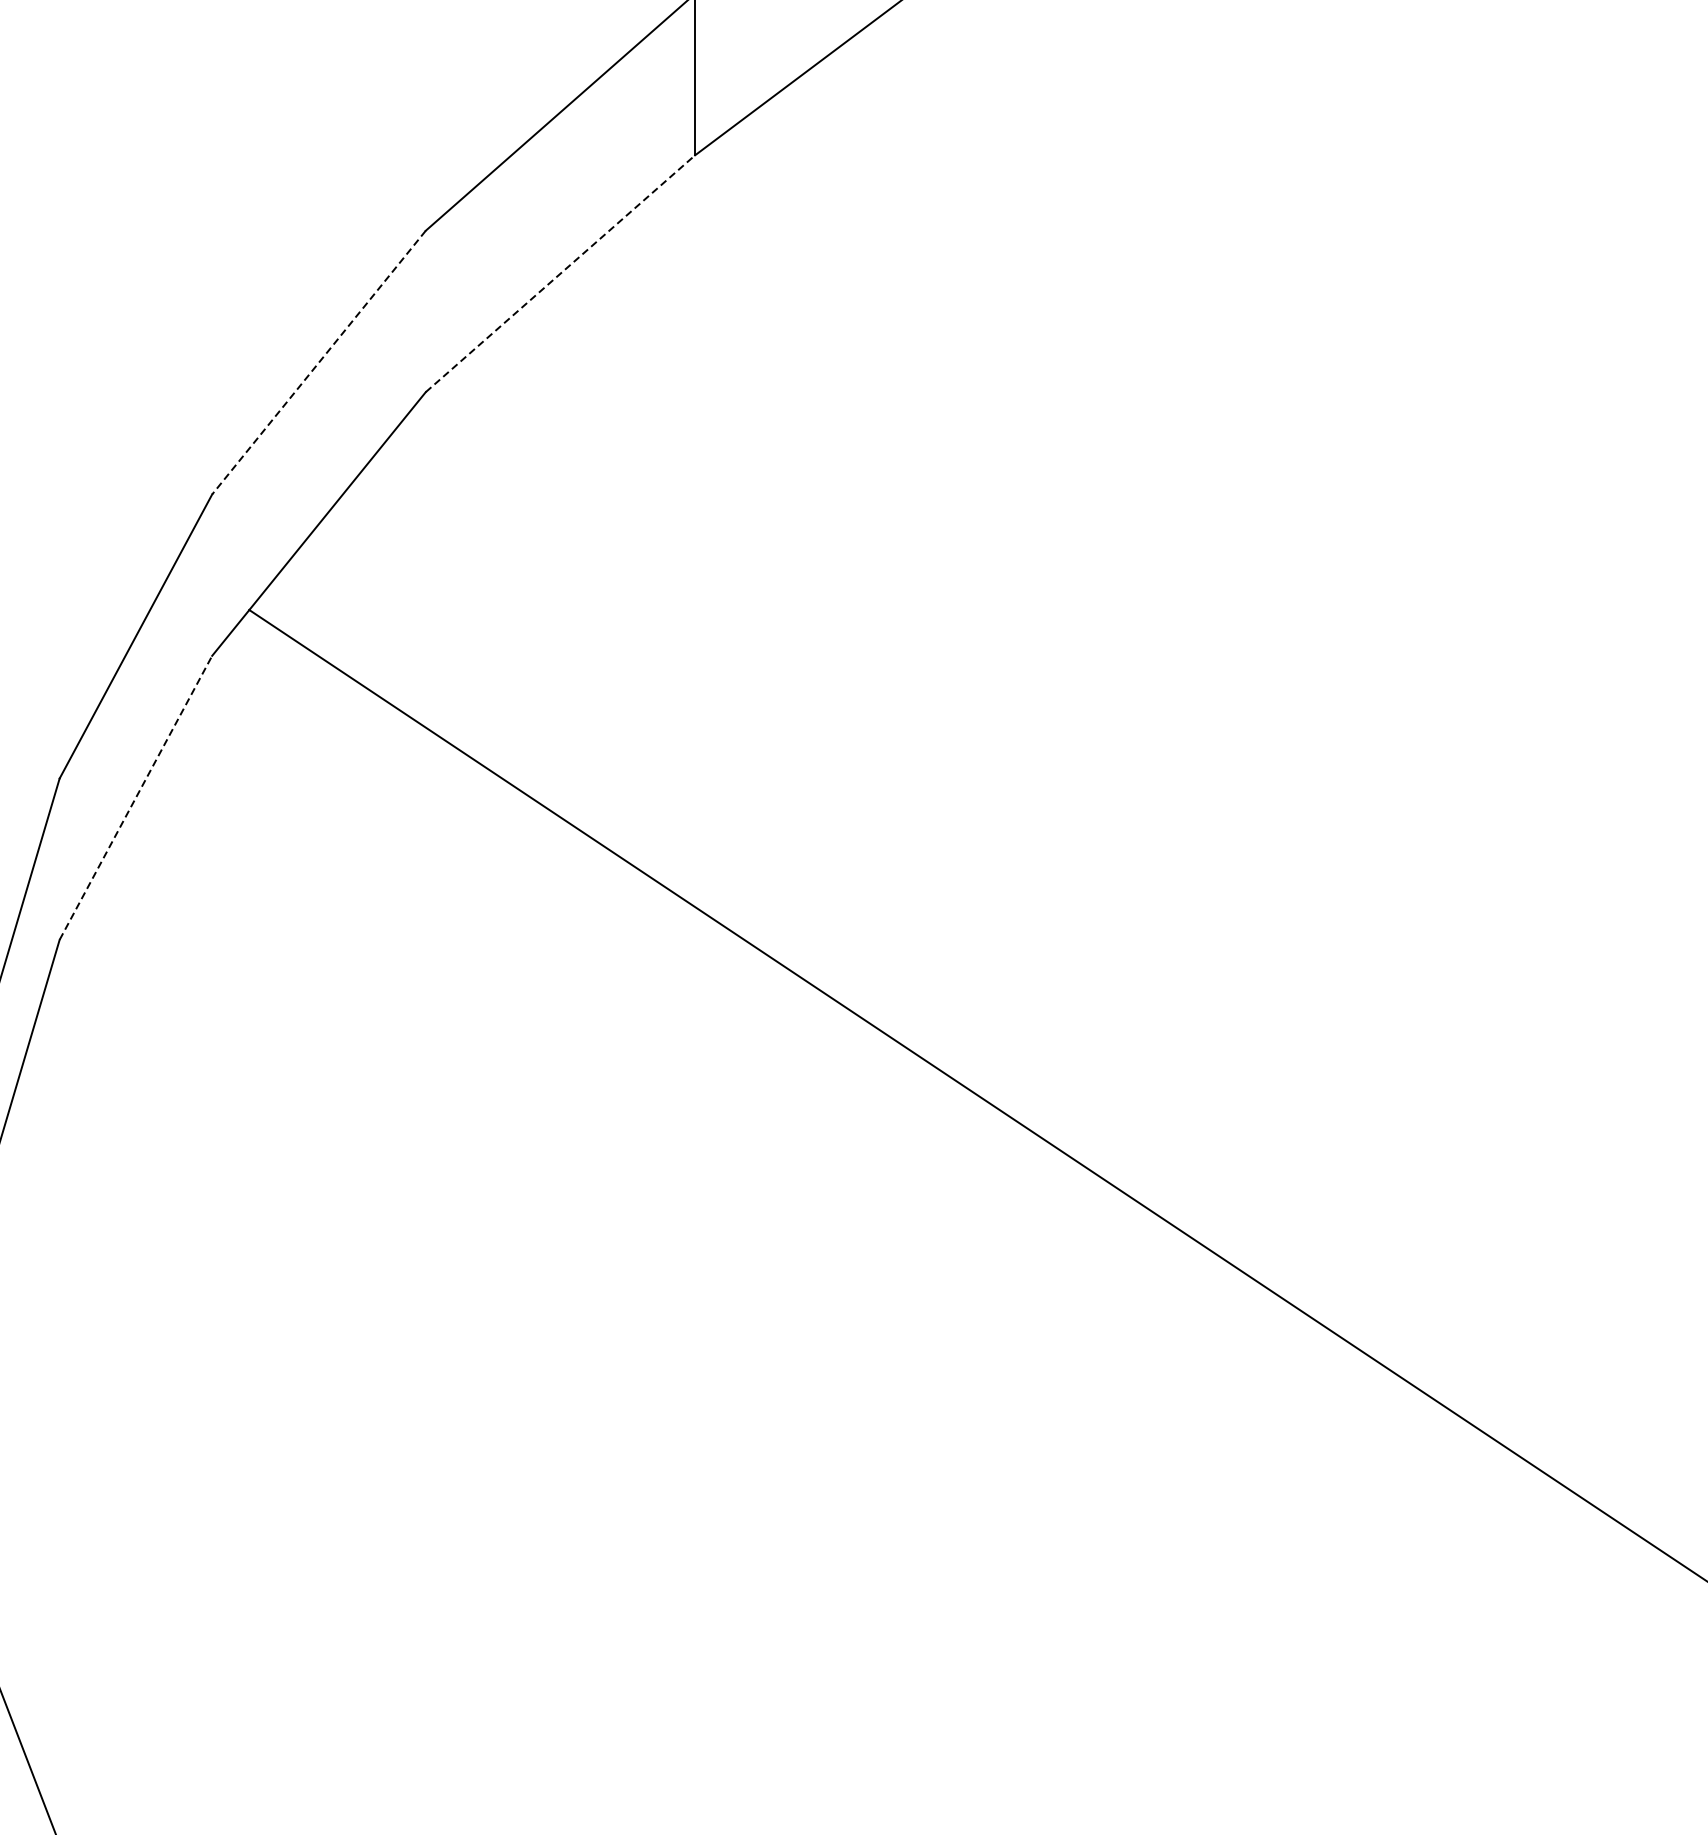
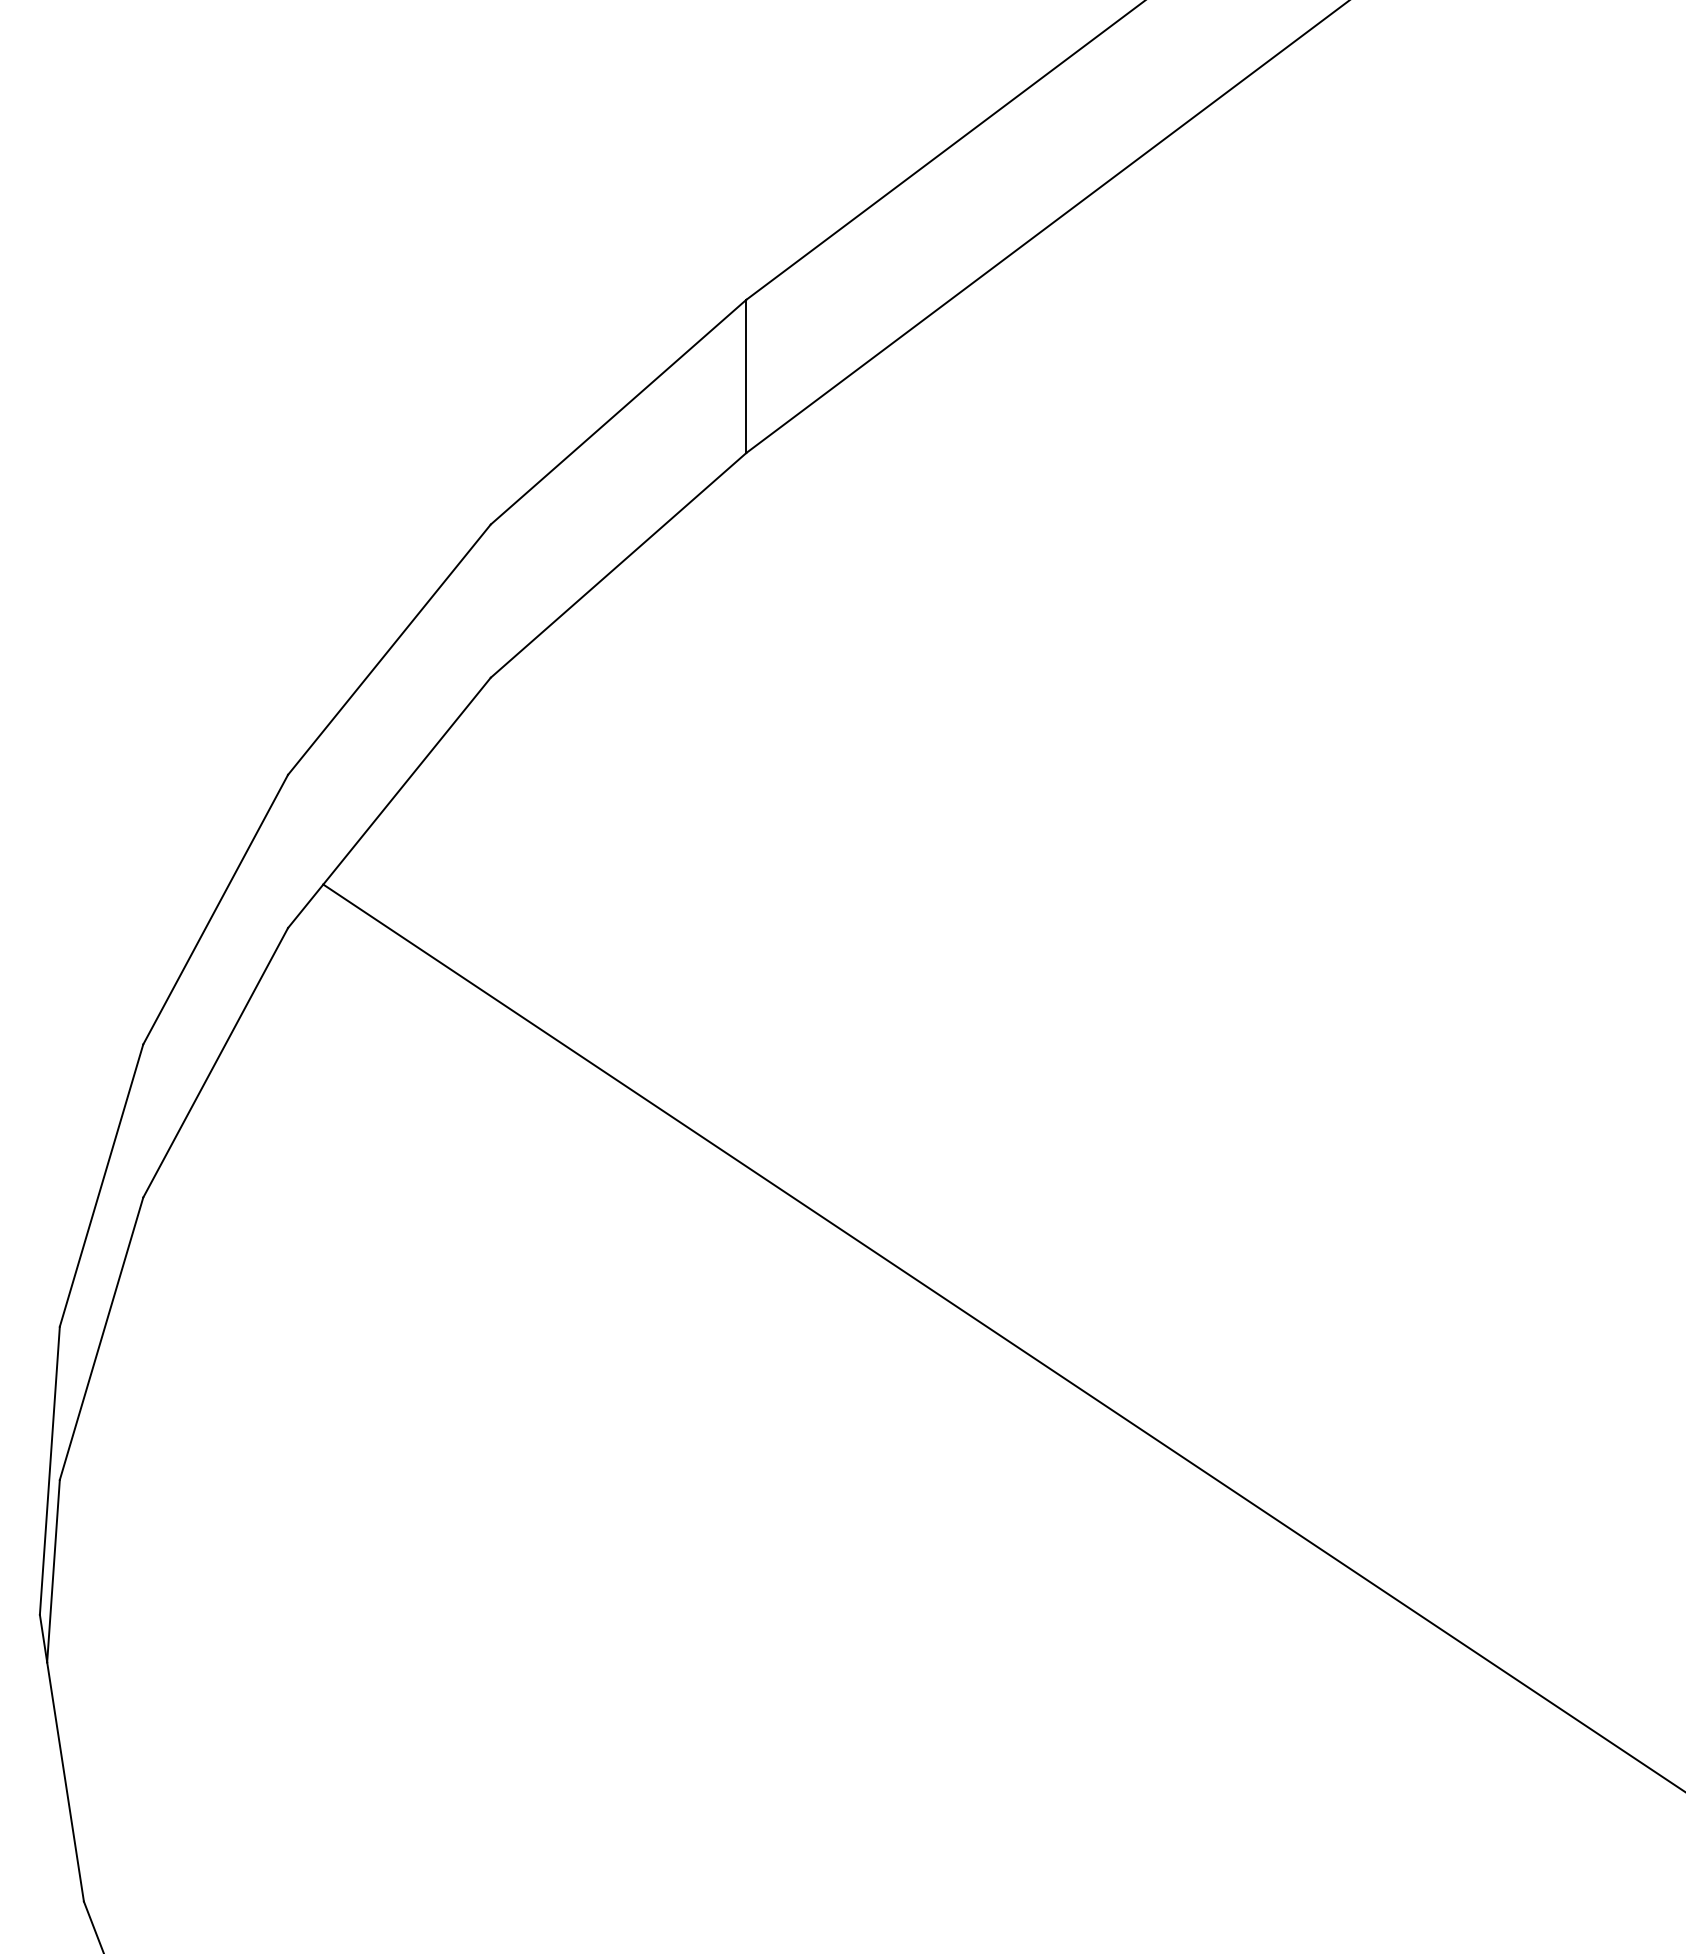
line: (560, 273) -> (618, 565), dashed -> solid
line: (319, 363) -> (389, 650), dashed -> solid
line: (135, 797) -> (215, 1062), dashed -> solid

